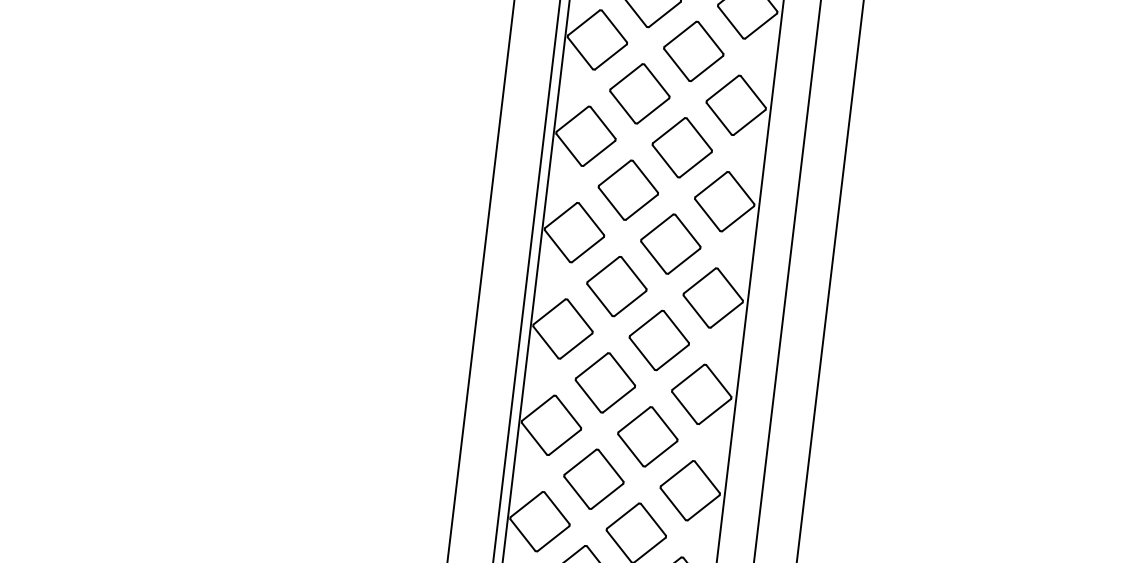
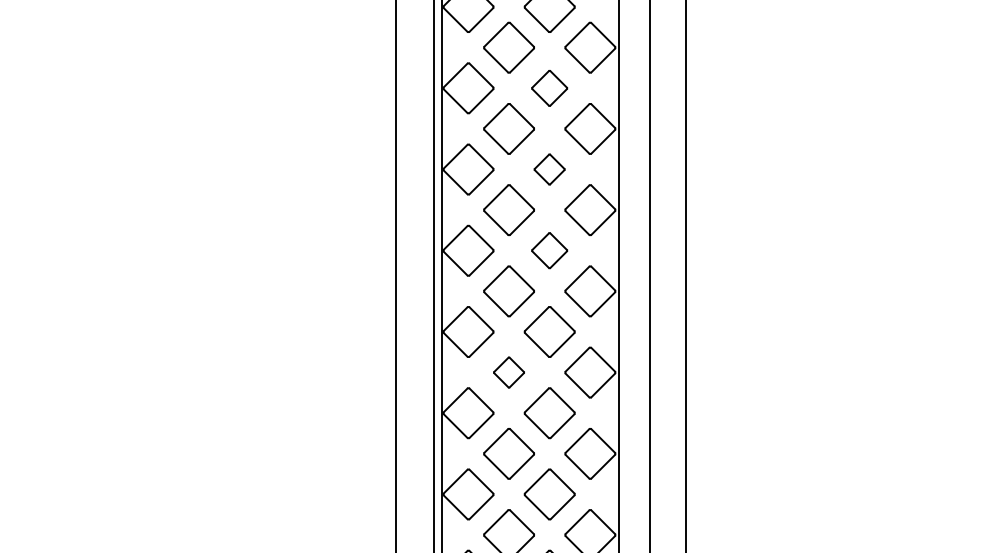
part: (693, 51) -> (549, 88), size x0.7
part: (682, 147) -> (549, 169), size x0.6
part: (670, 243) -> (549, 250), size x0.7
part: (604, 382) -> (508, 372), size x0.6

